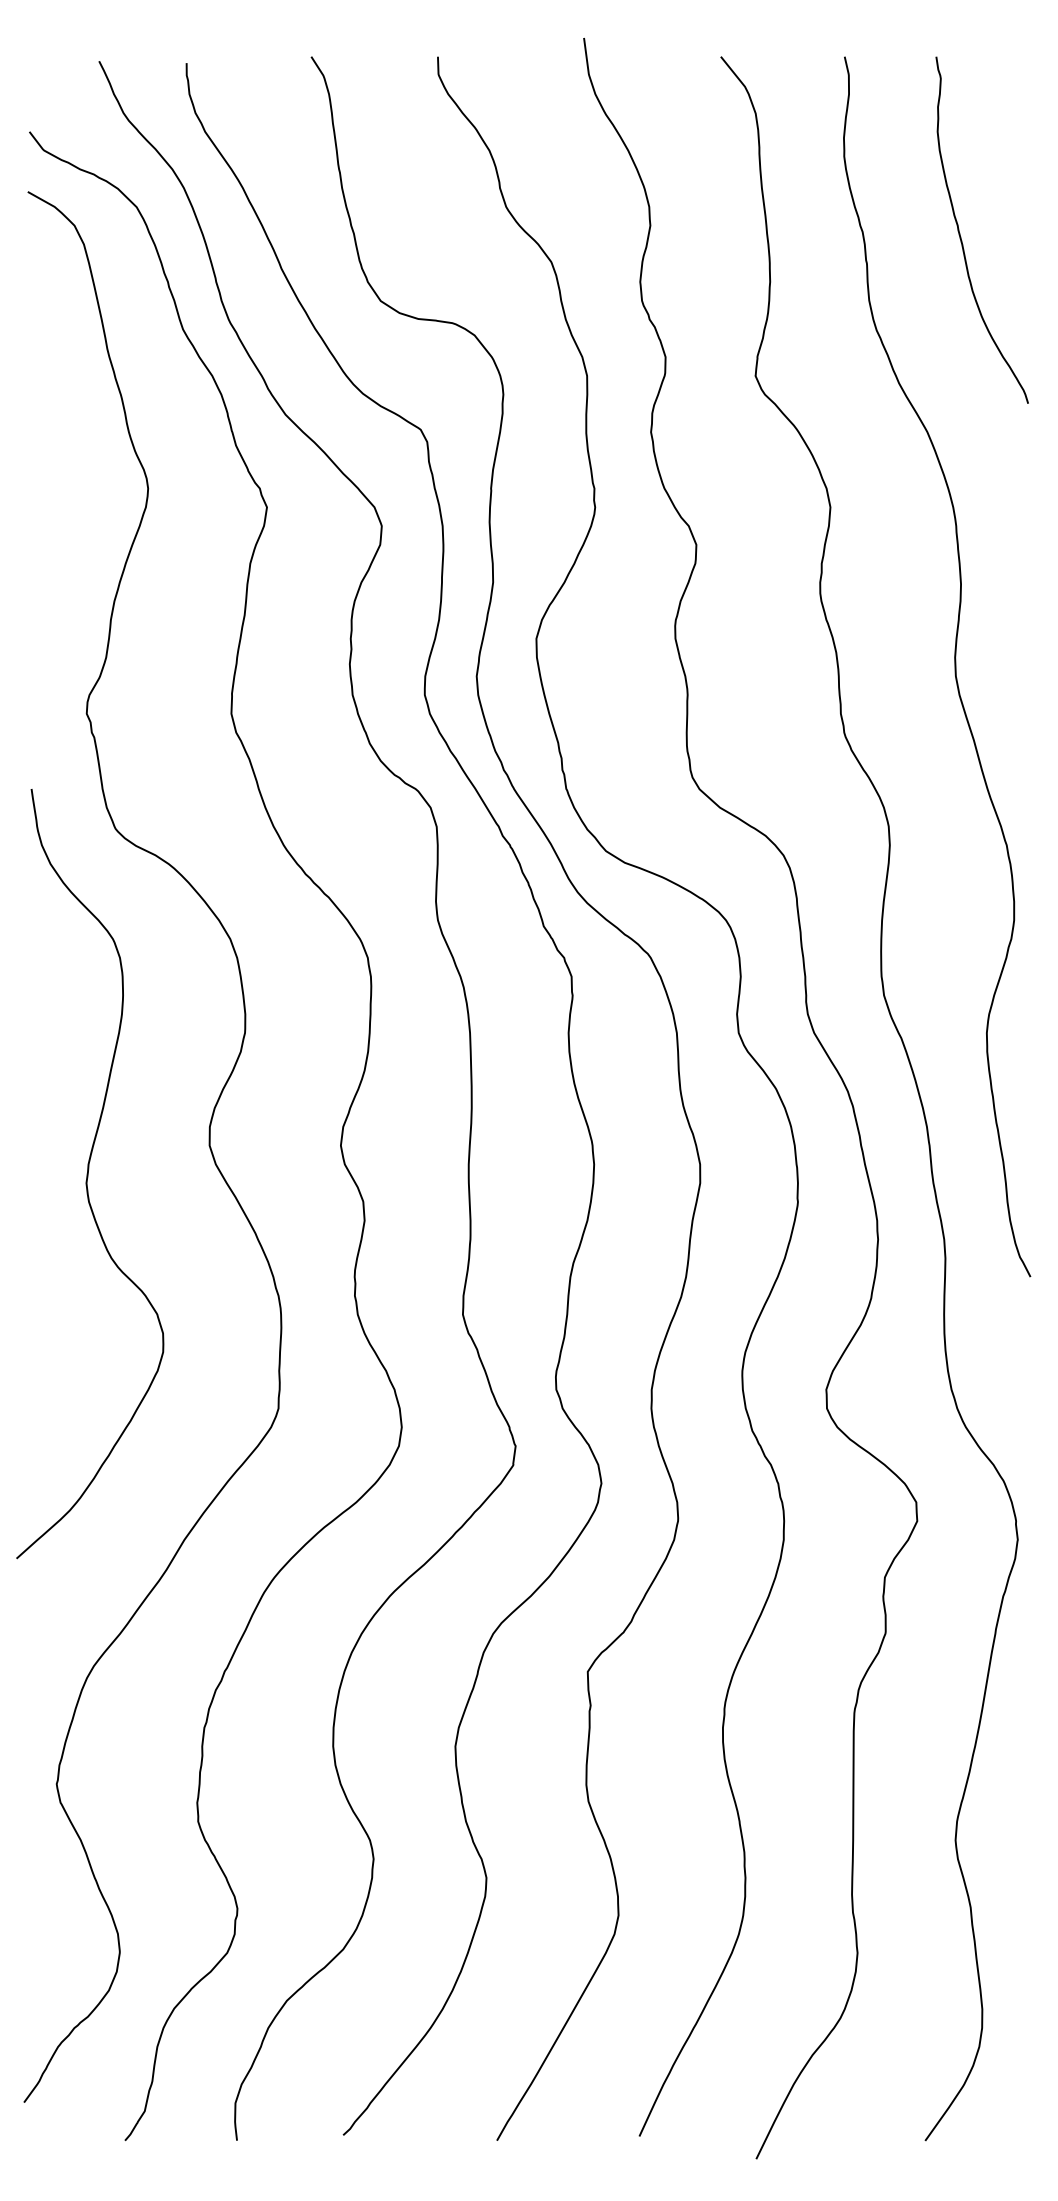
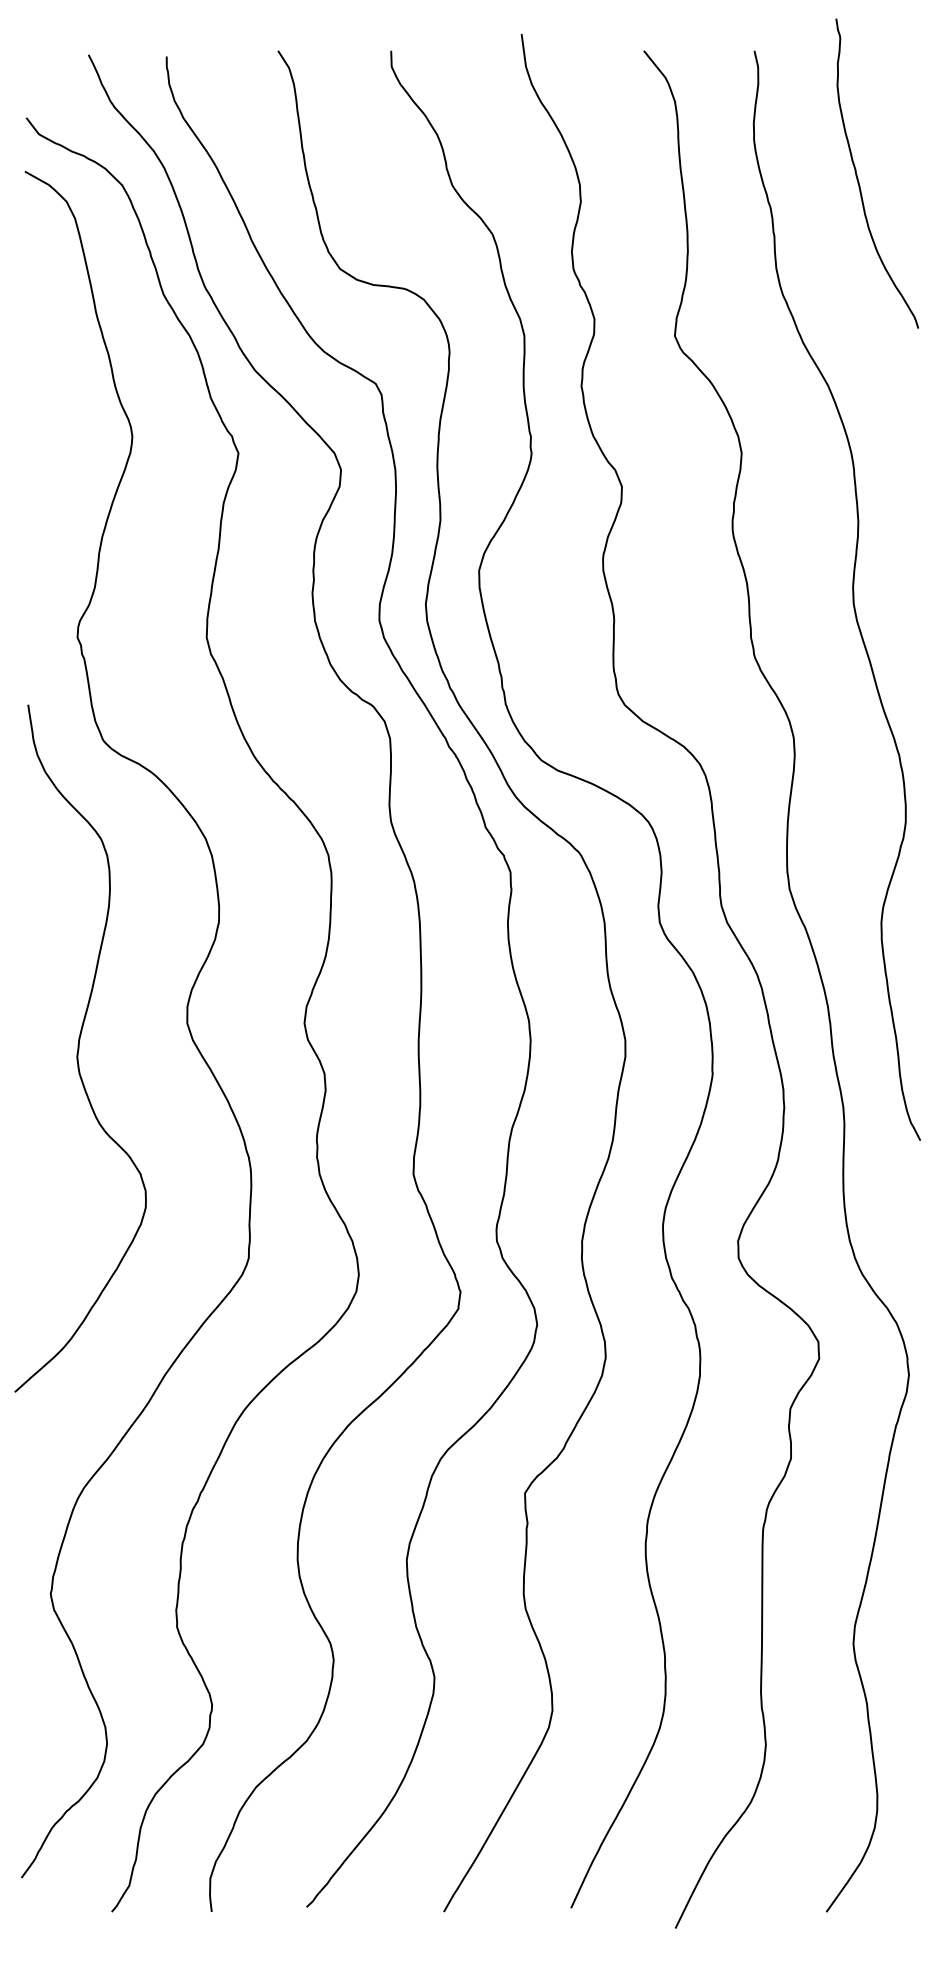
curve: (961, 236) -> (858, 179), moved

